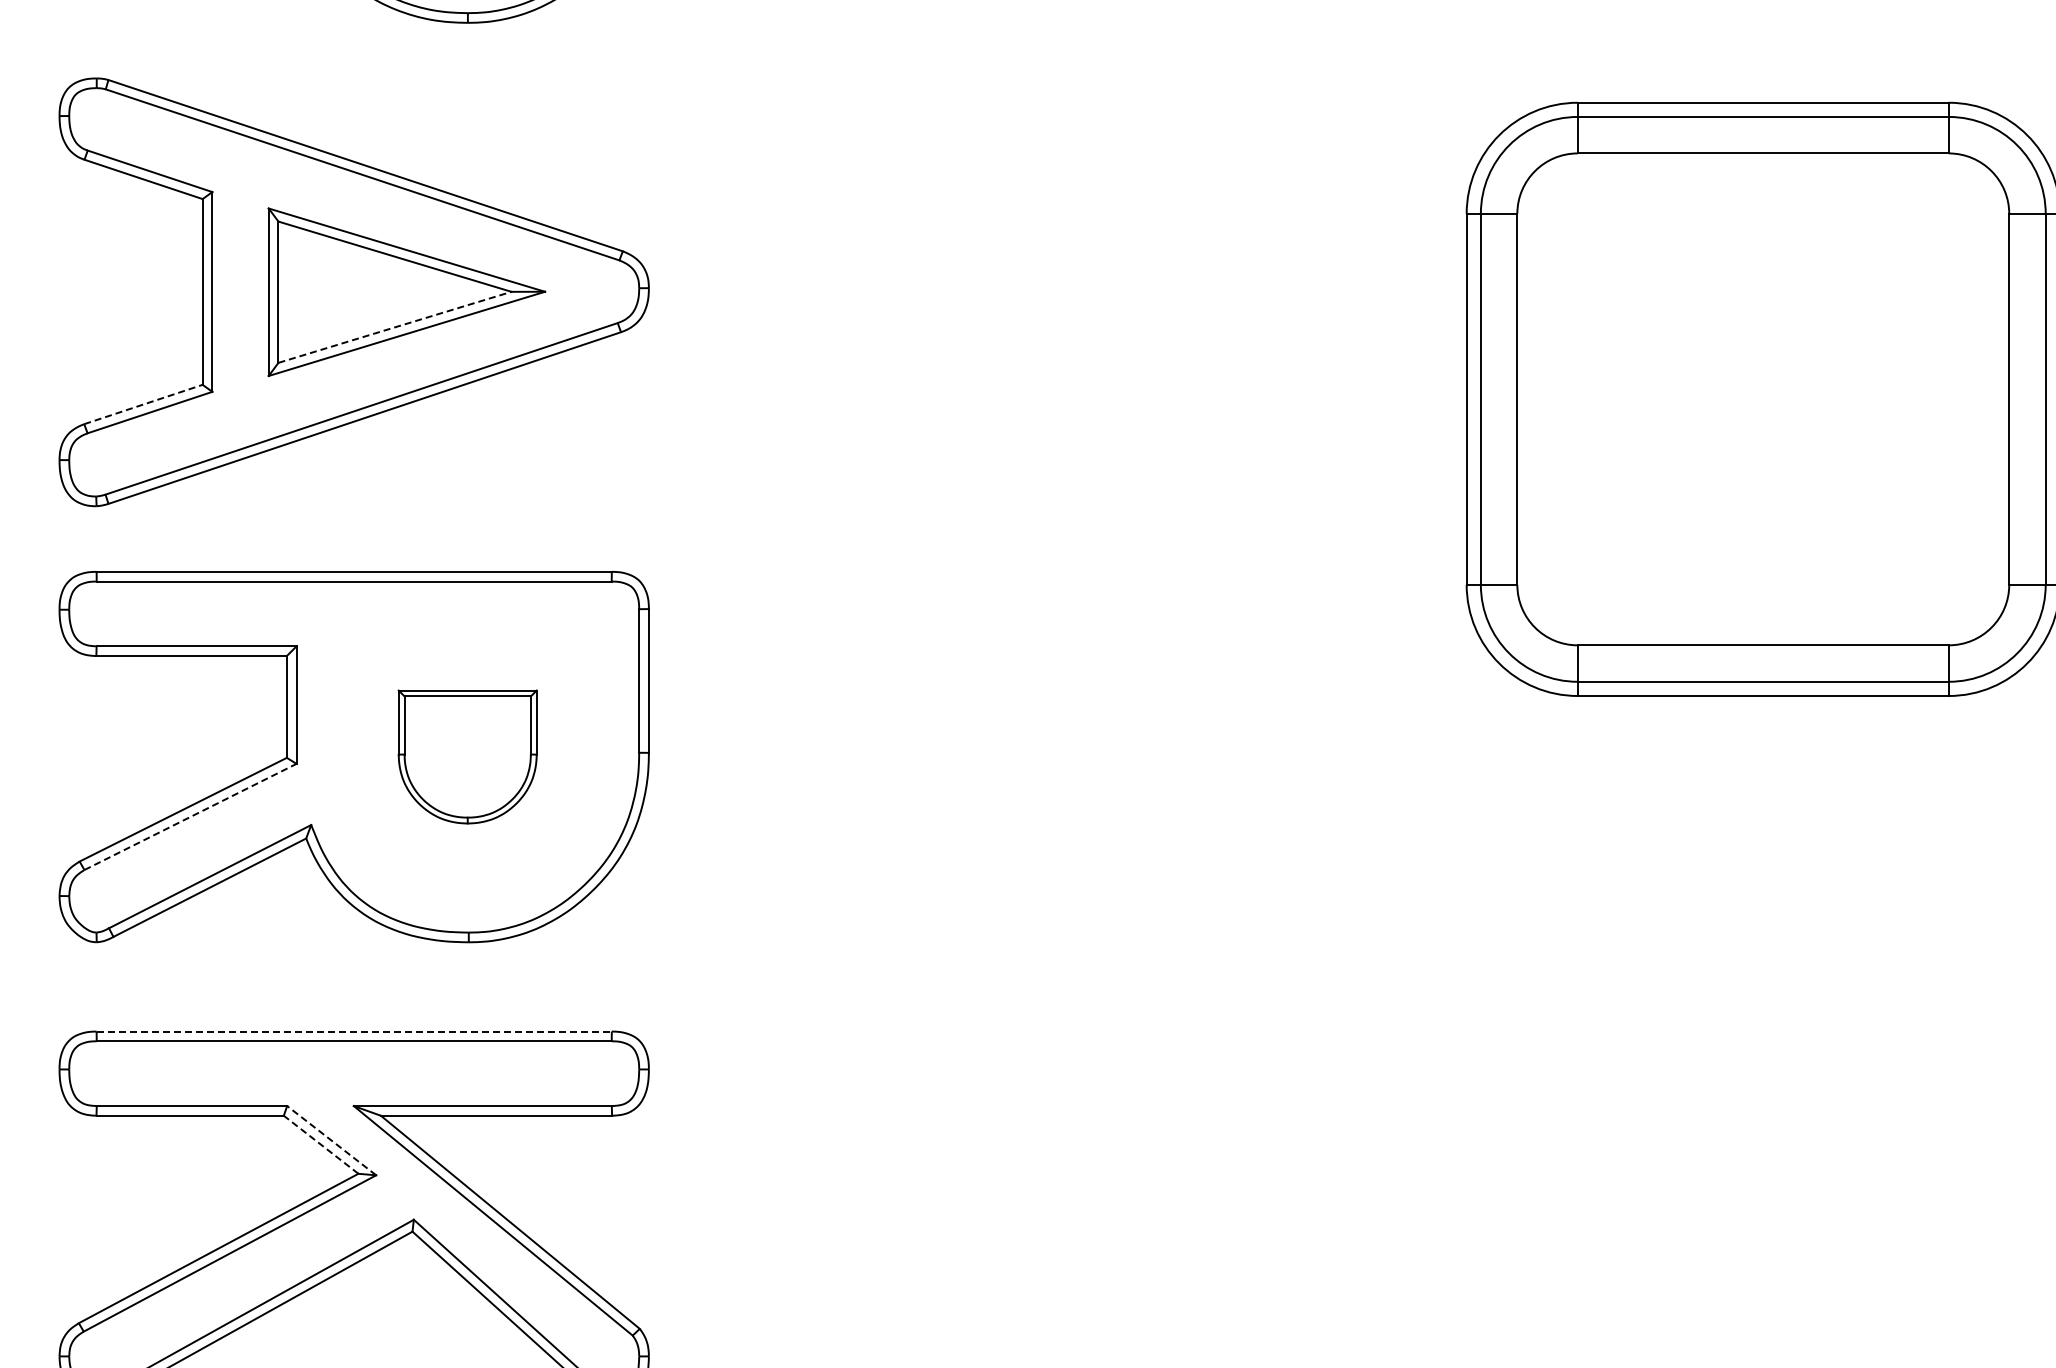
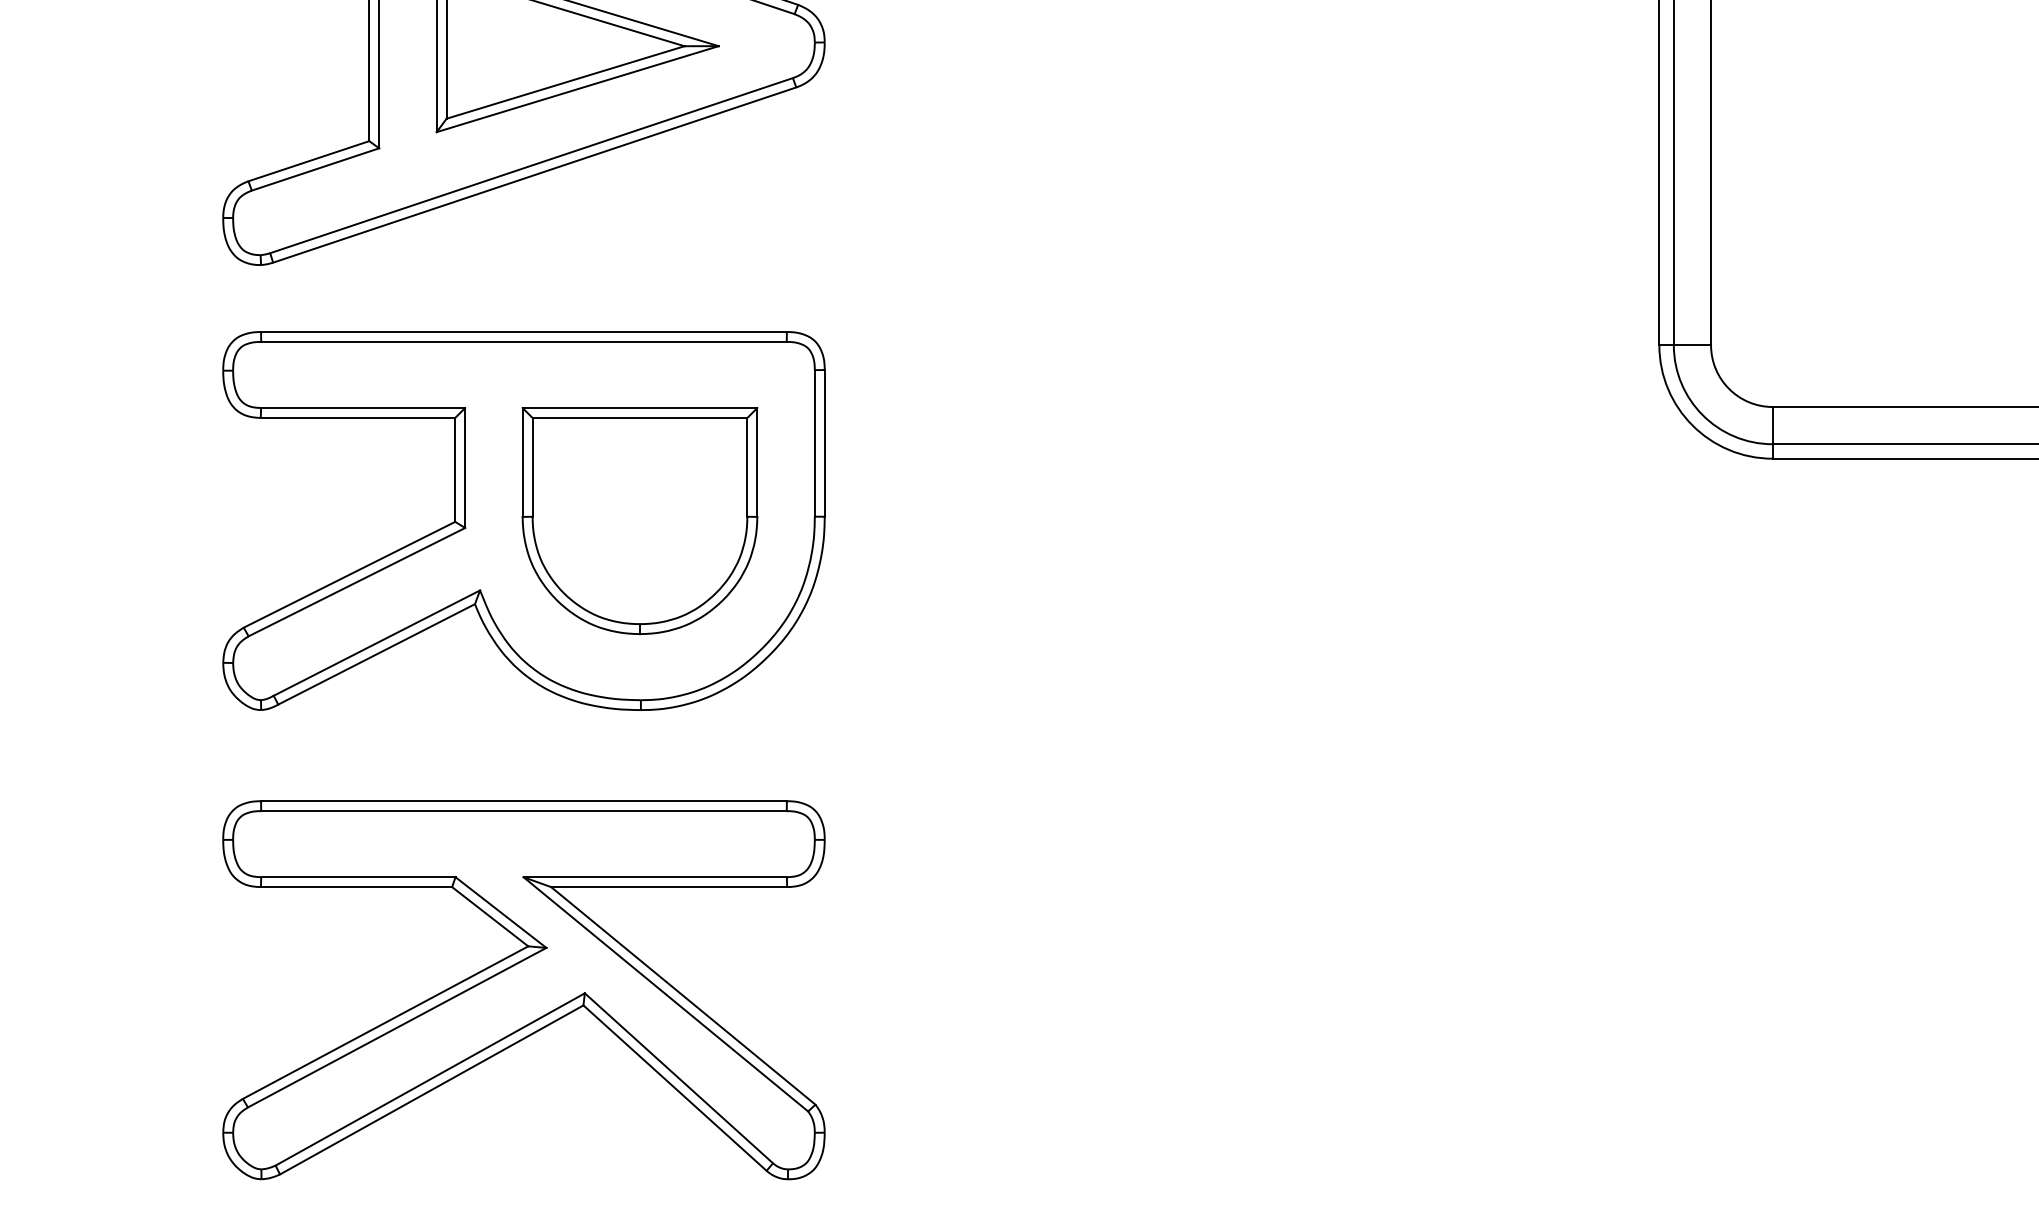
line: (395, 327) -> (566, 82), dashed -> solid
line: (143, 404) -> (308, 161), dashed -> solid
part: (467, 756) -> (639, 520), size x1.67
line: (190, 816) -> (356, 581), dashed -> solid
line: (354, 1031) -> (524, 801), dashed -> solid
line: (331, 1140) -> (500, 912), dashed -> solid
line: (320, 1144) -> (489, 916), dashed -> solid

